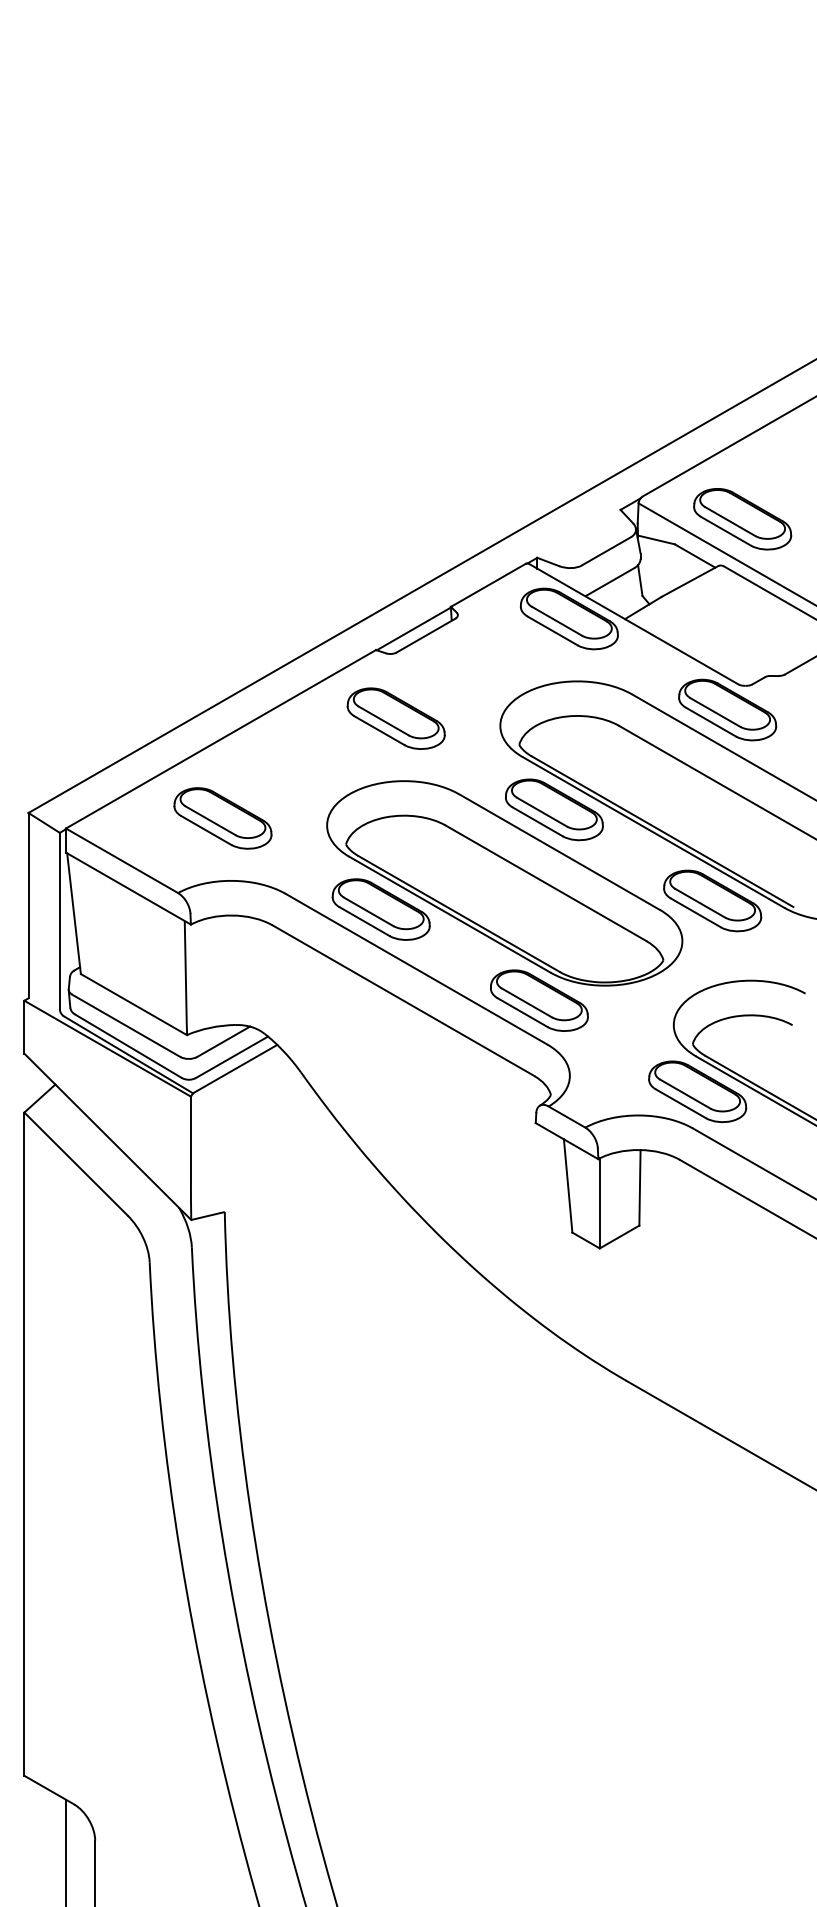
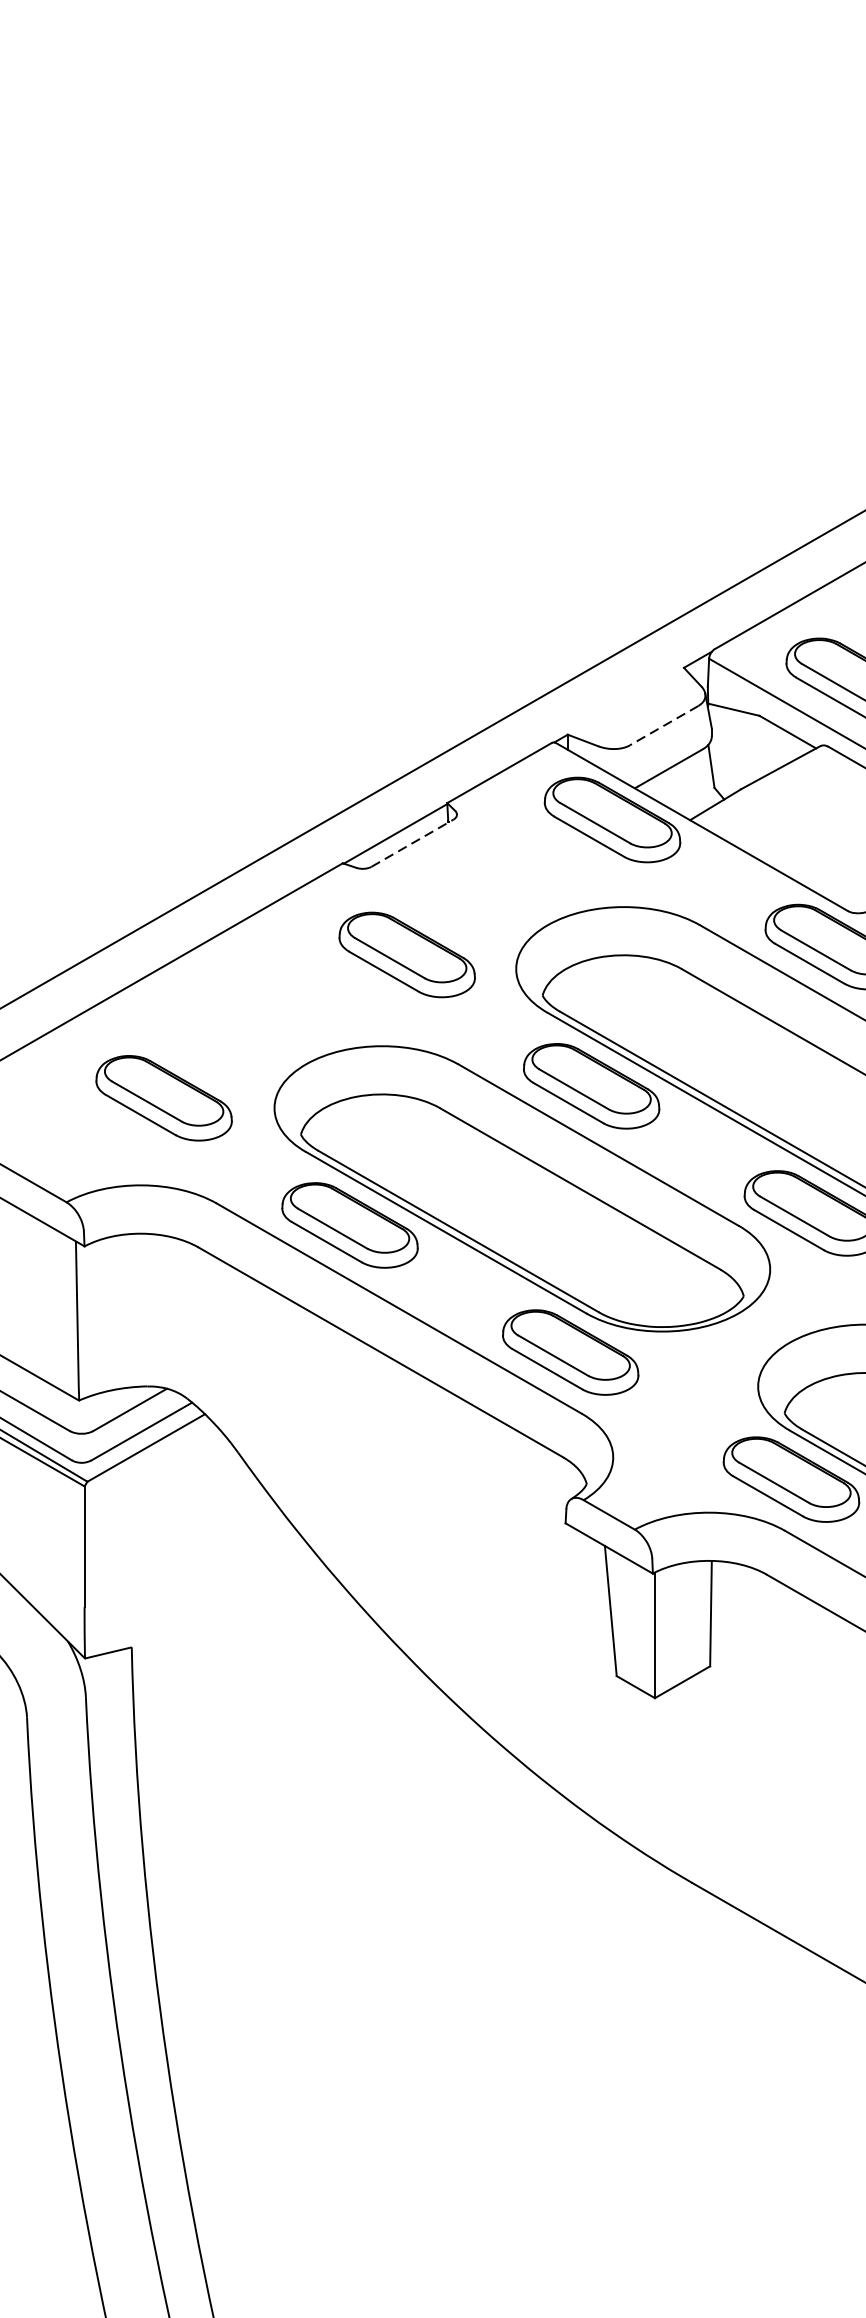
line: (606, 551) -> (664, 725), solid -> dashed
line: (426, 635) -> (413, 843), solid -> dashed
part: (395, 718) -> (406, 954), moved
part: (222, 818) -> (163, 1098), moved

